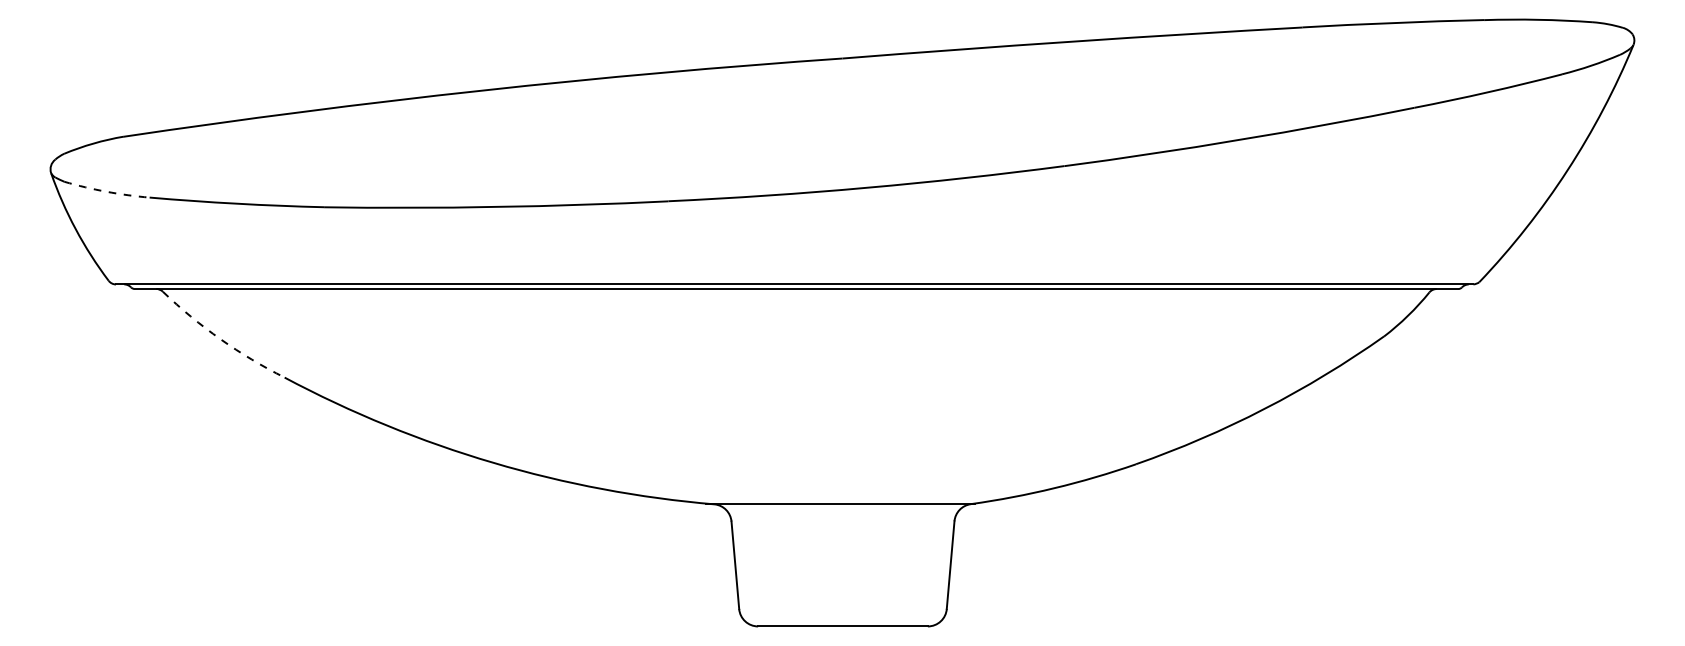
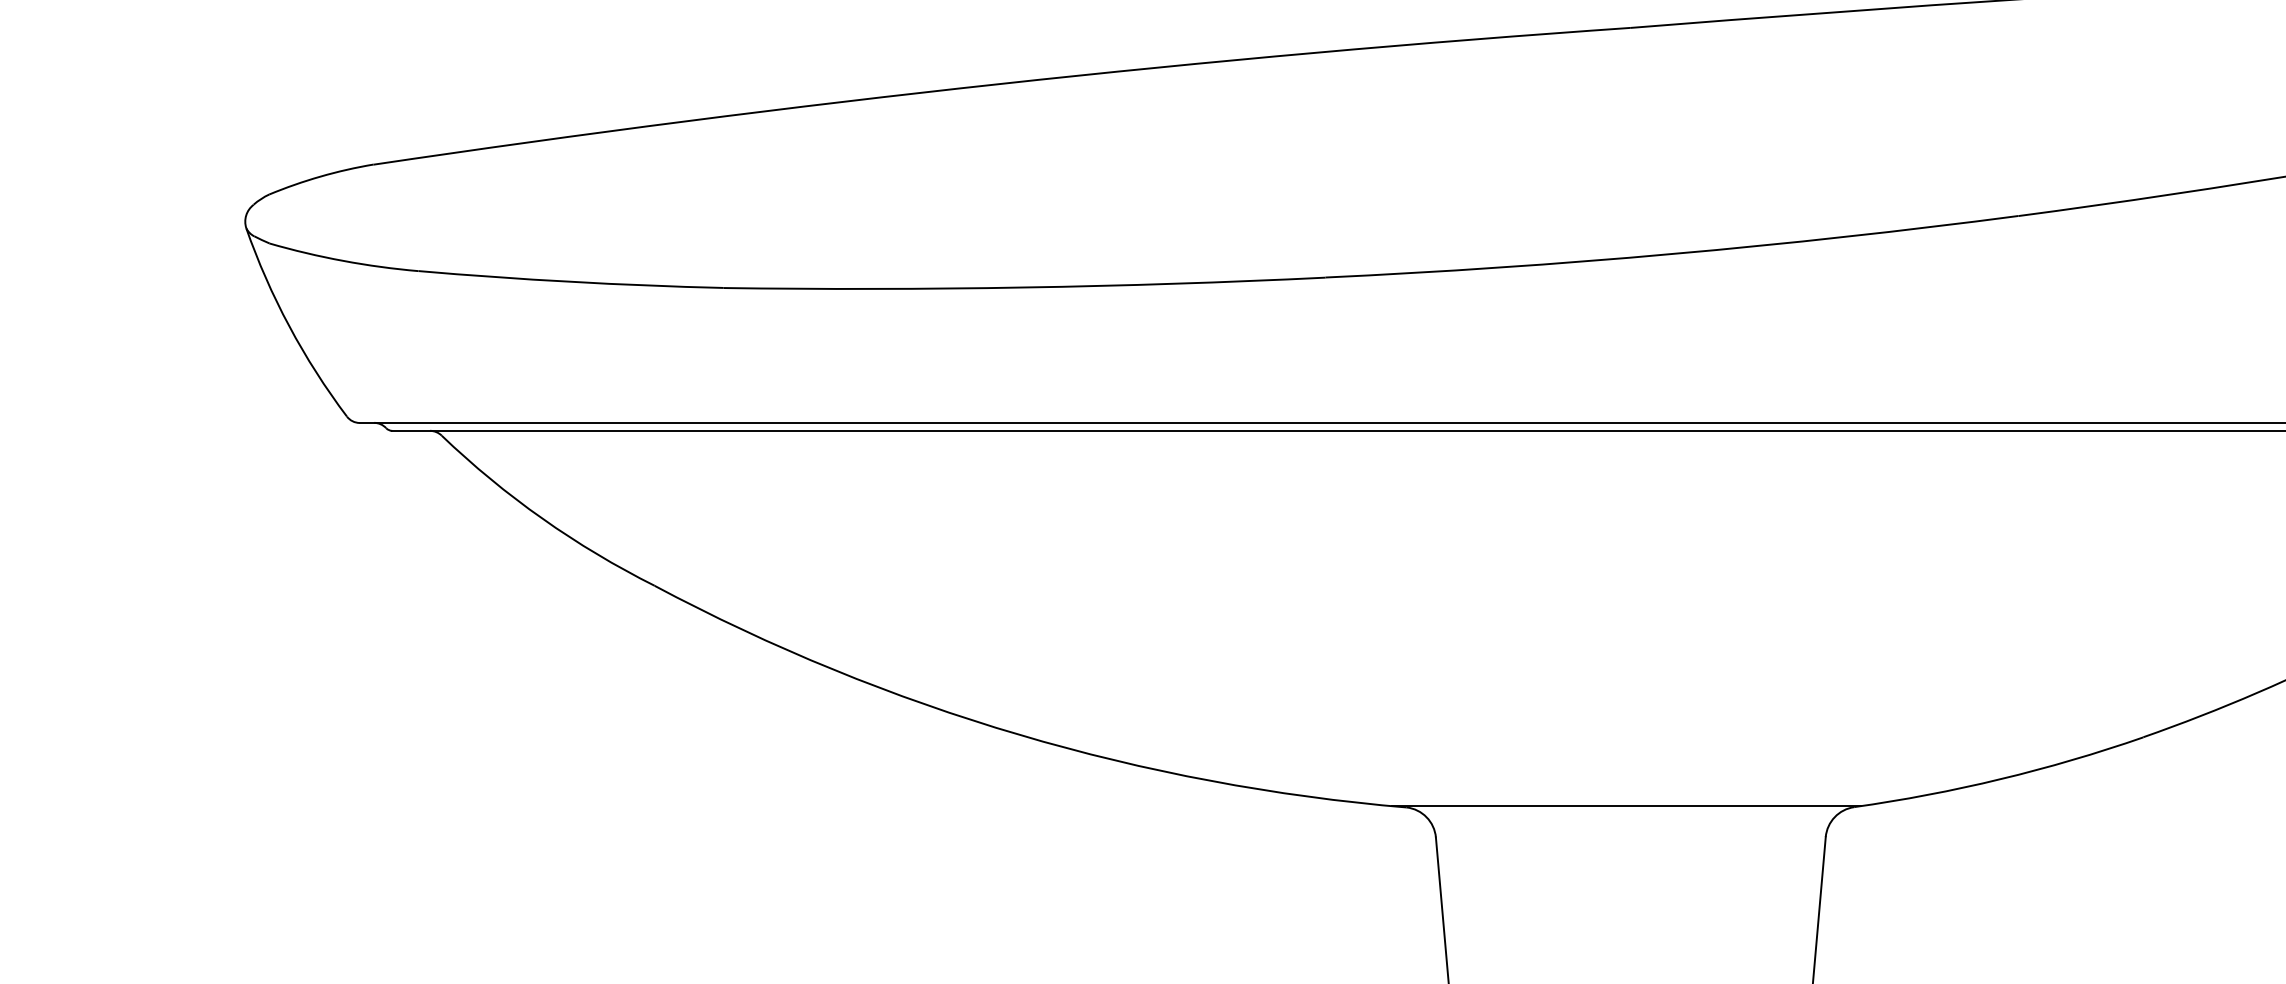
arc: (106, 191) -> (343, 260), dashed -> solid
arc: (220, 339) -> (542, 519), dashed -> solid

